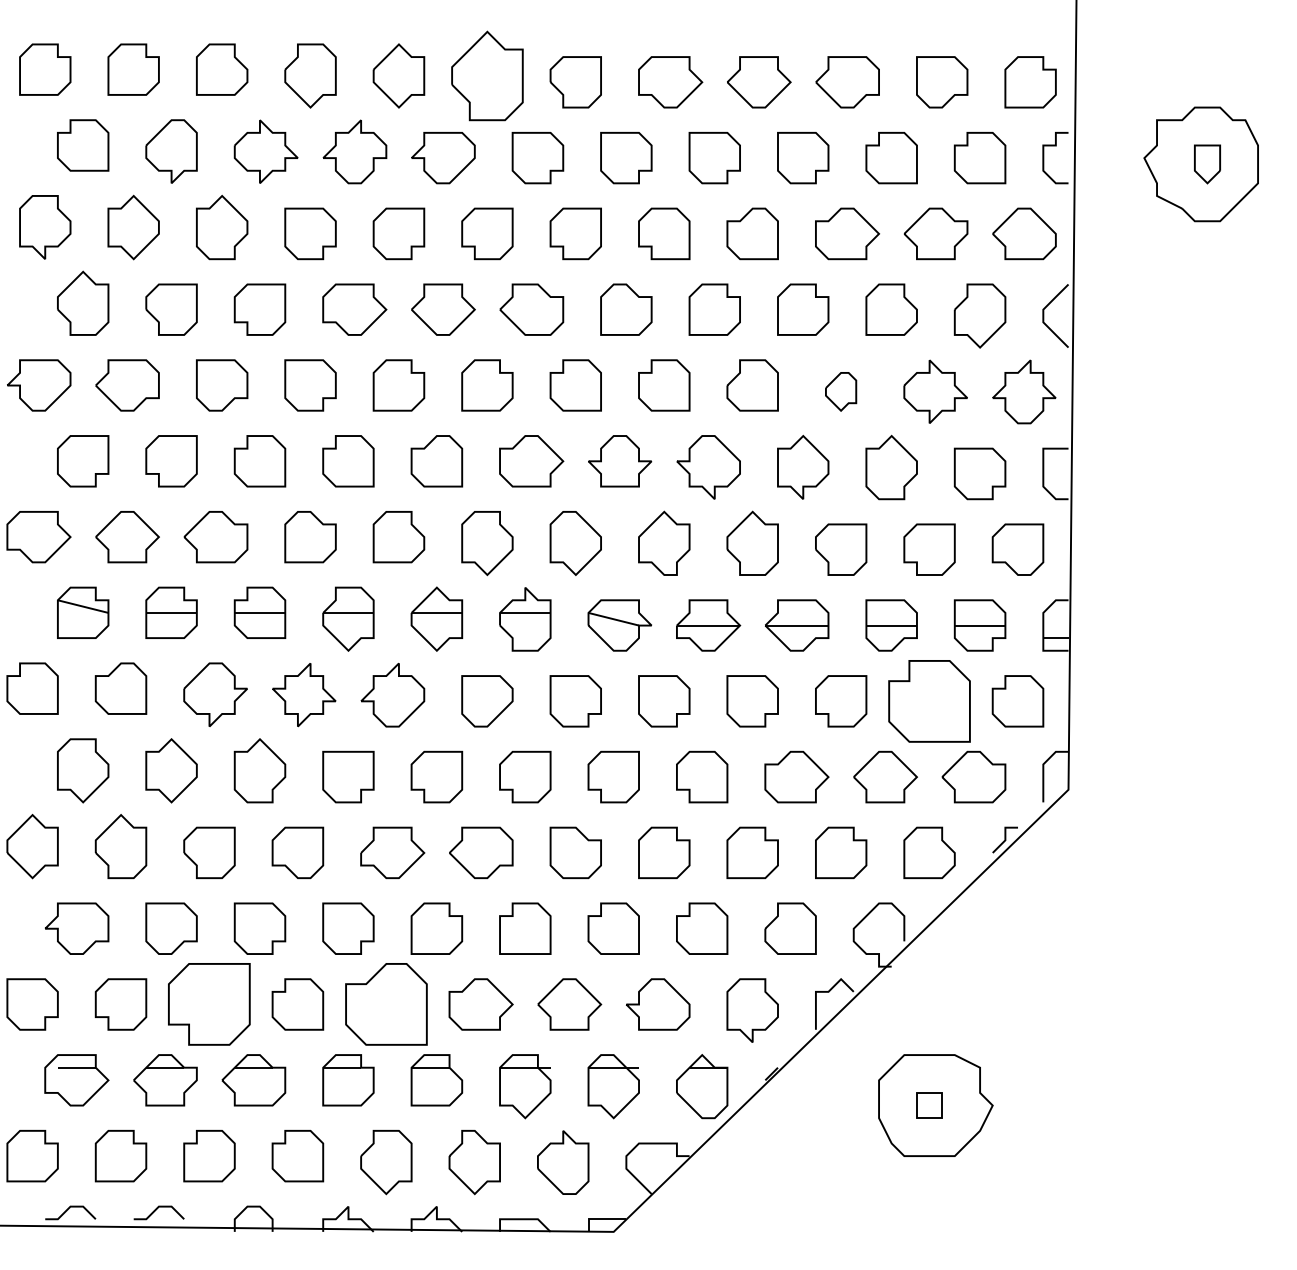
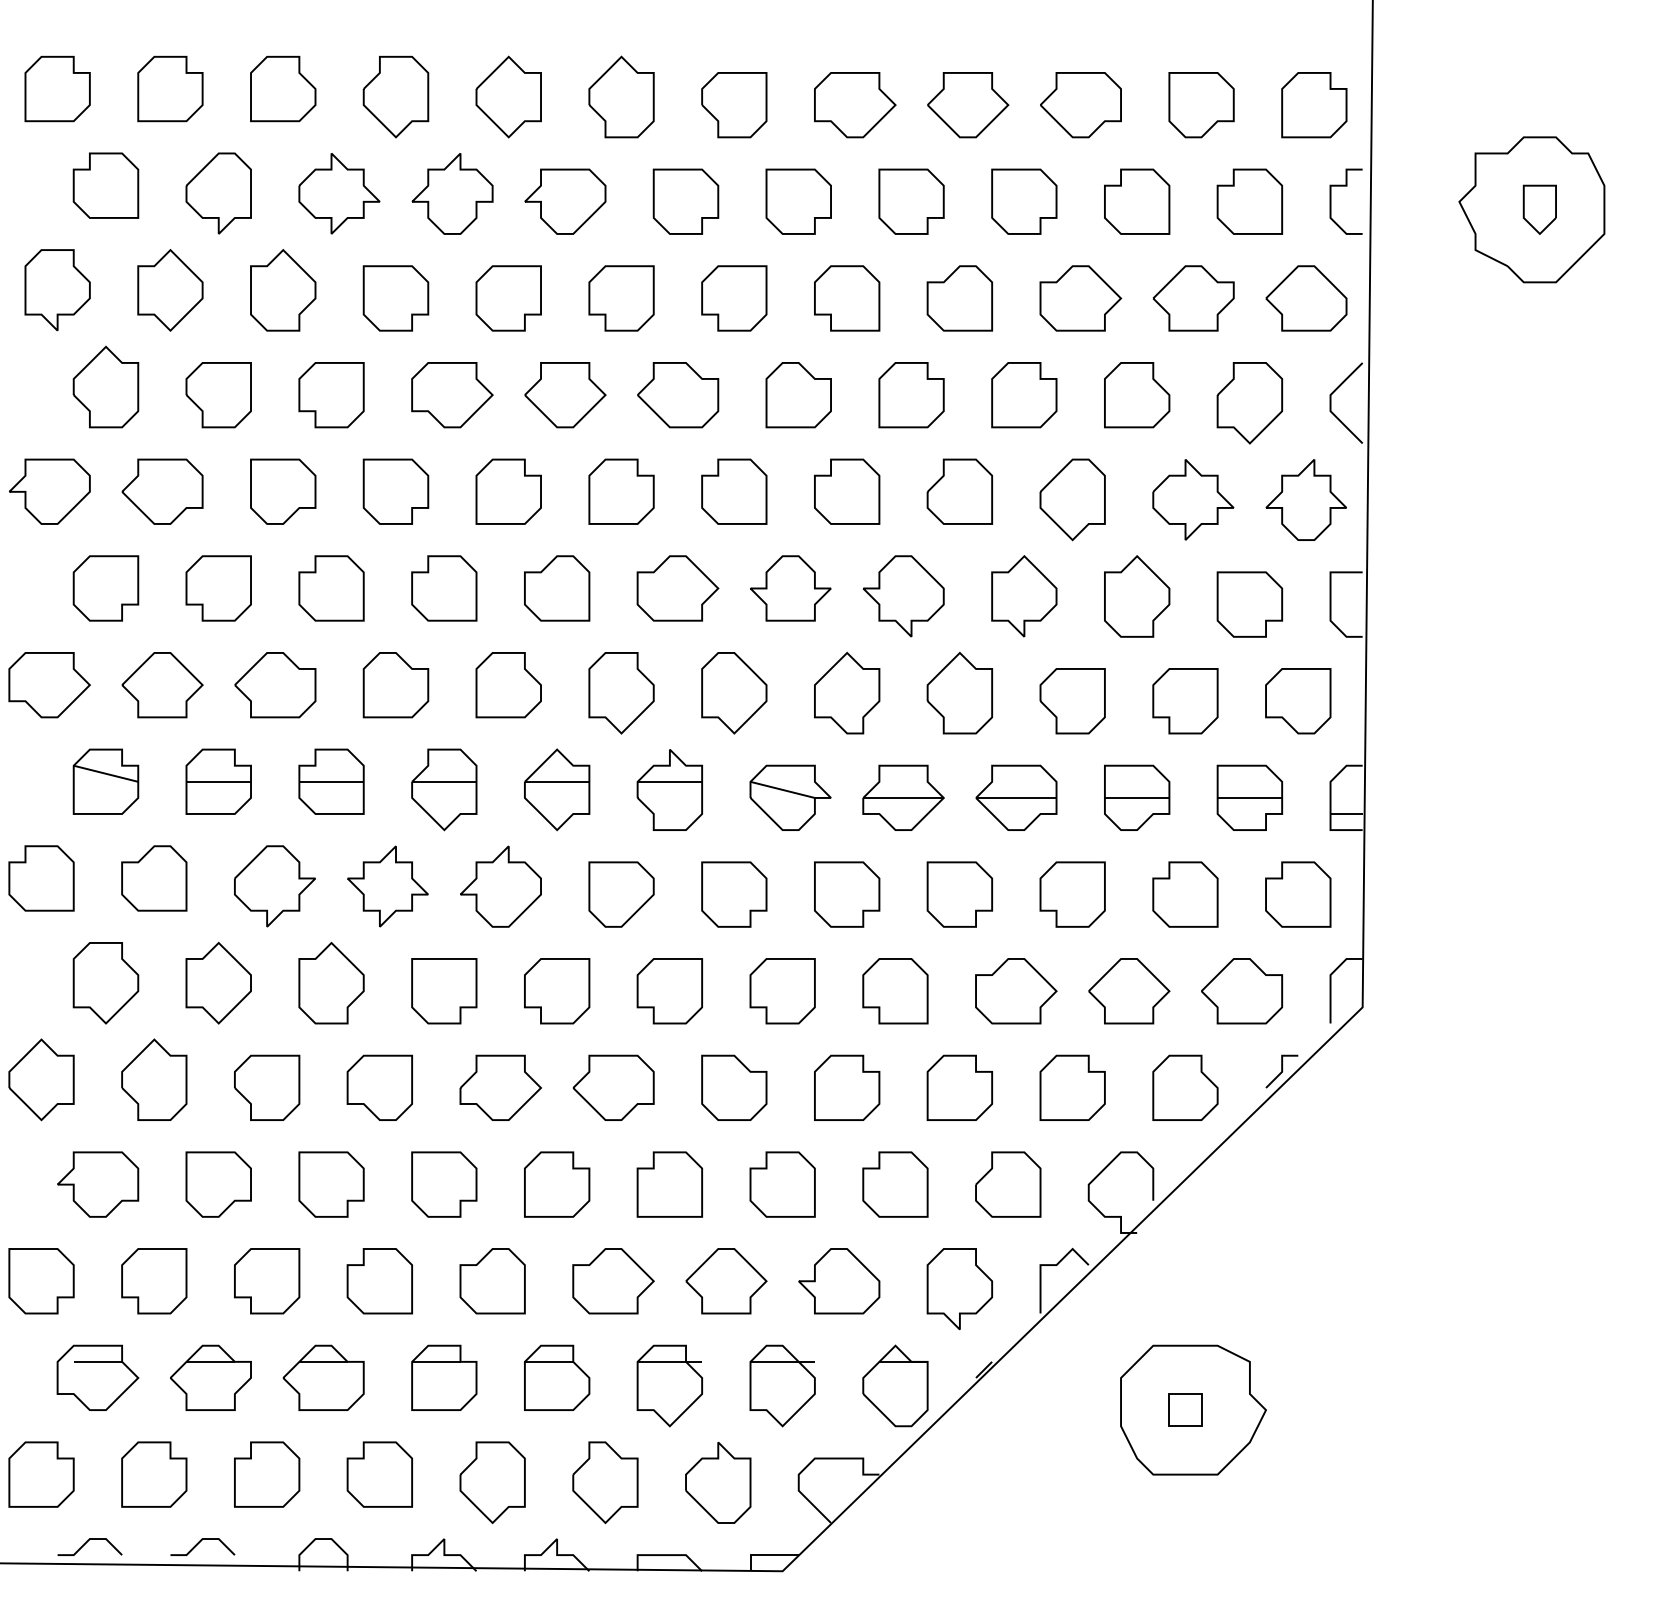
part: (487, 75) -> (621, 96), size x0.71
part: (840, 391) -> (1072, 499), size x1.67
part: (929, 701) -> (1185, 894), size x0.62
part: (209, 1004) -> (267, 1281), size x0.62
part: (386, 1004) -> (492, 1281), size x0.62

